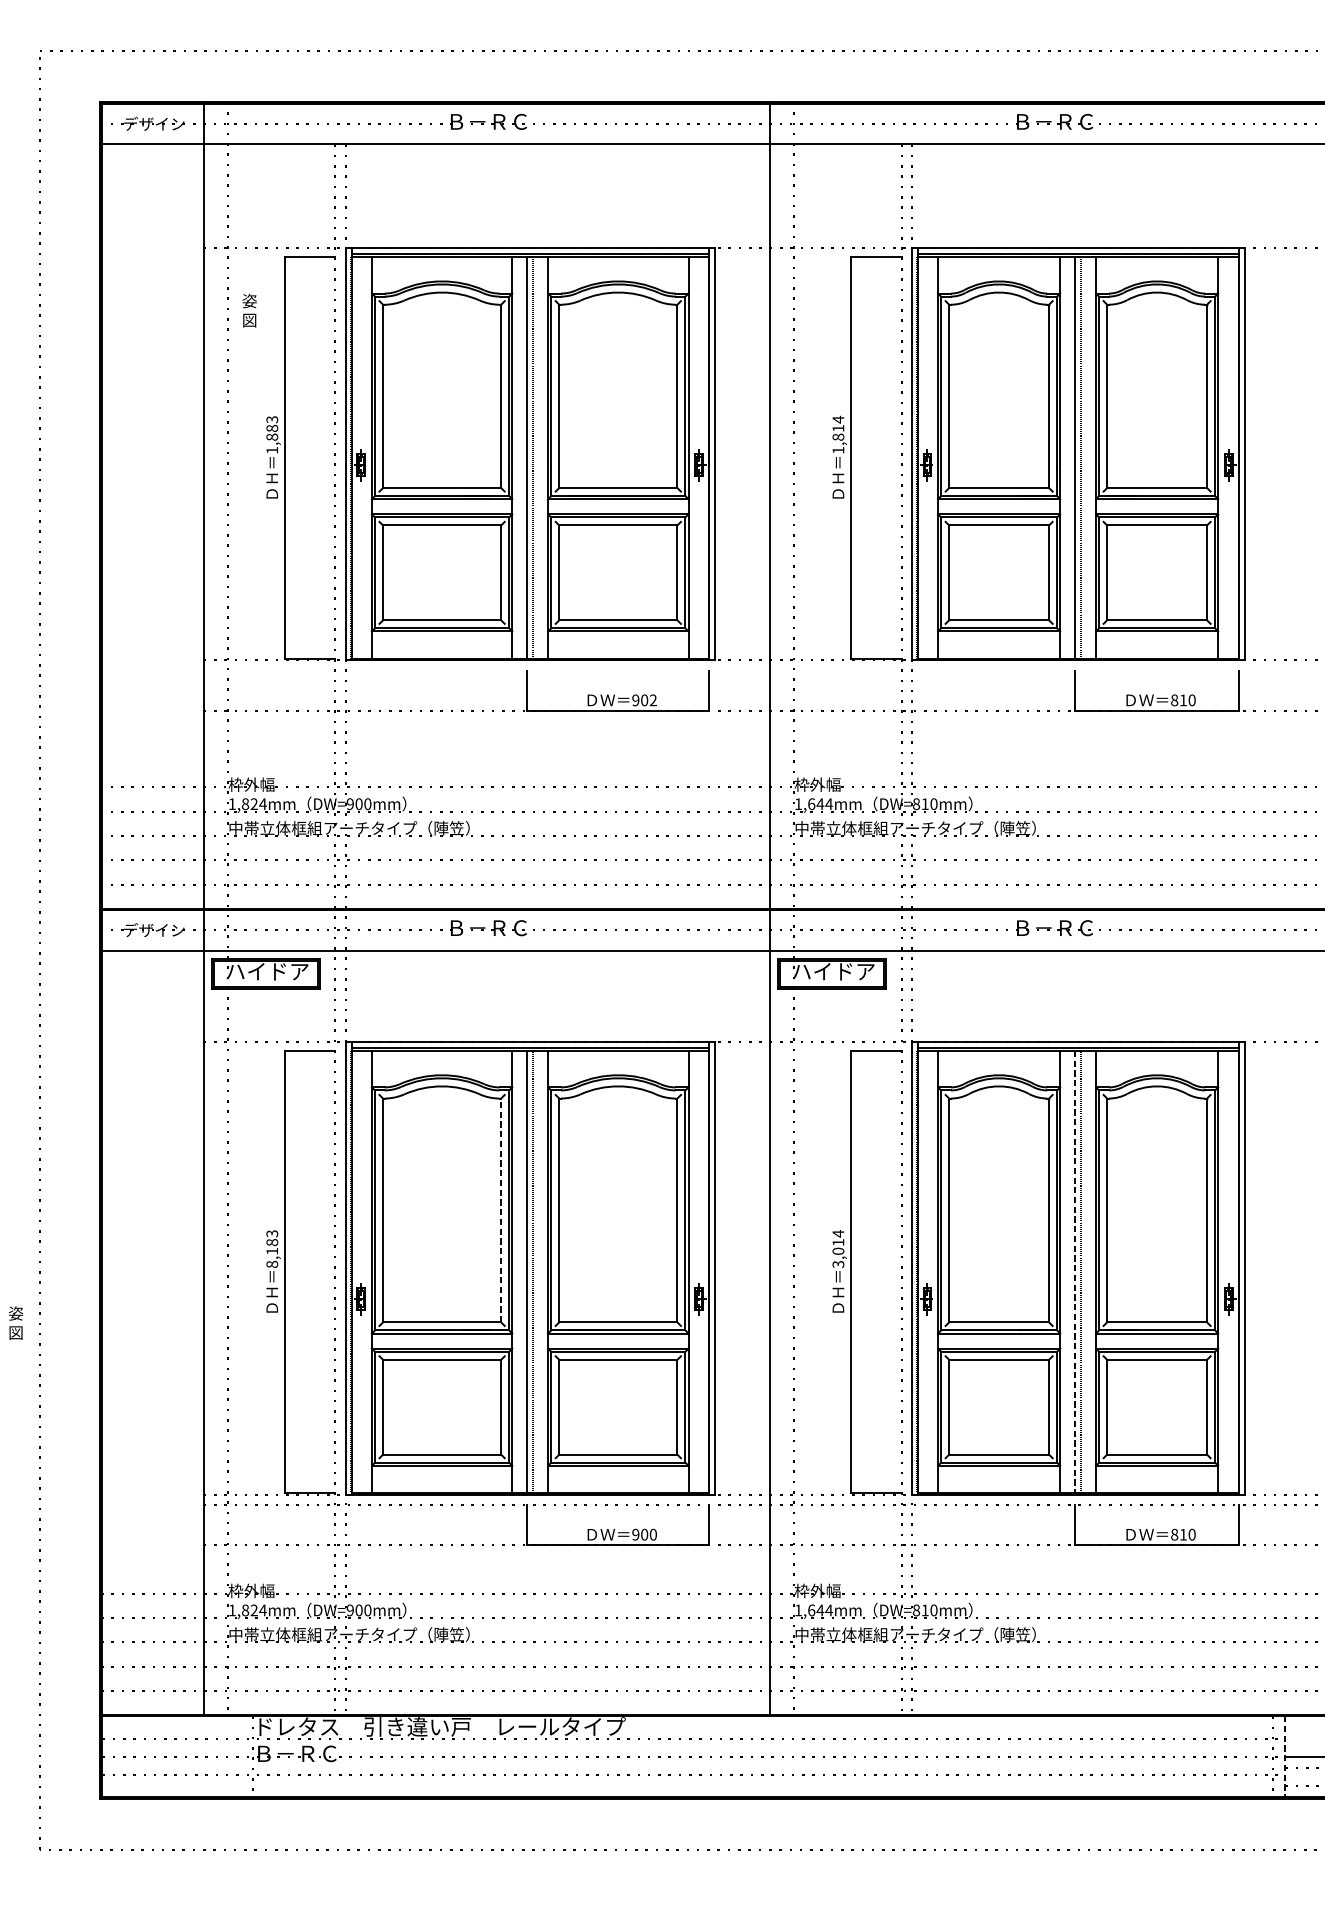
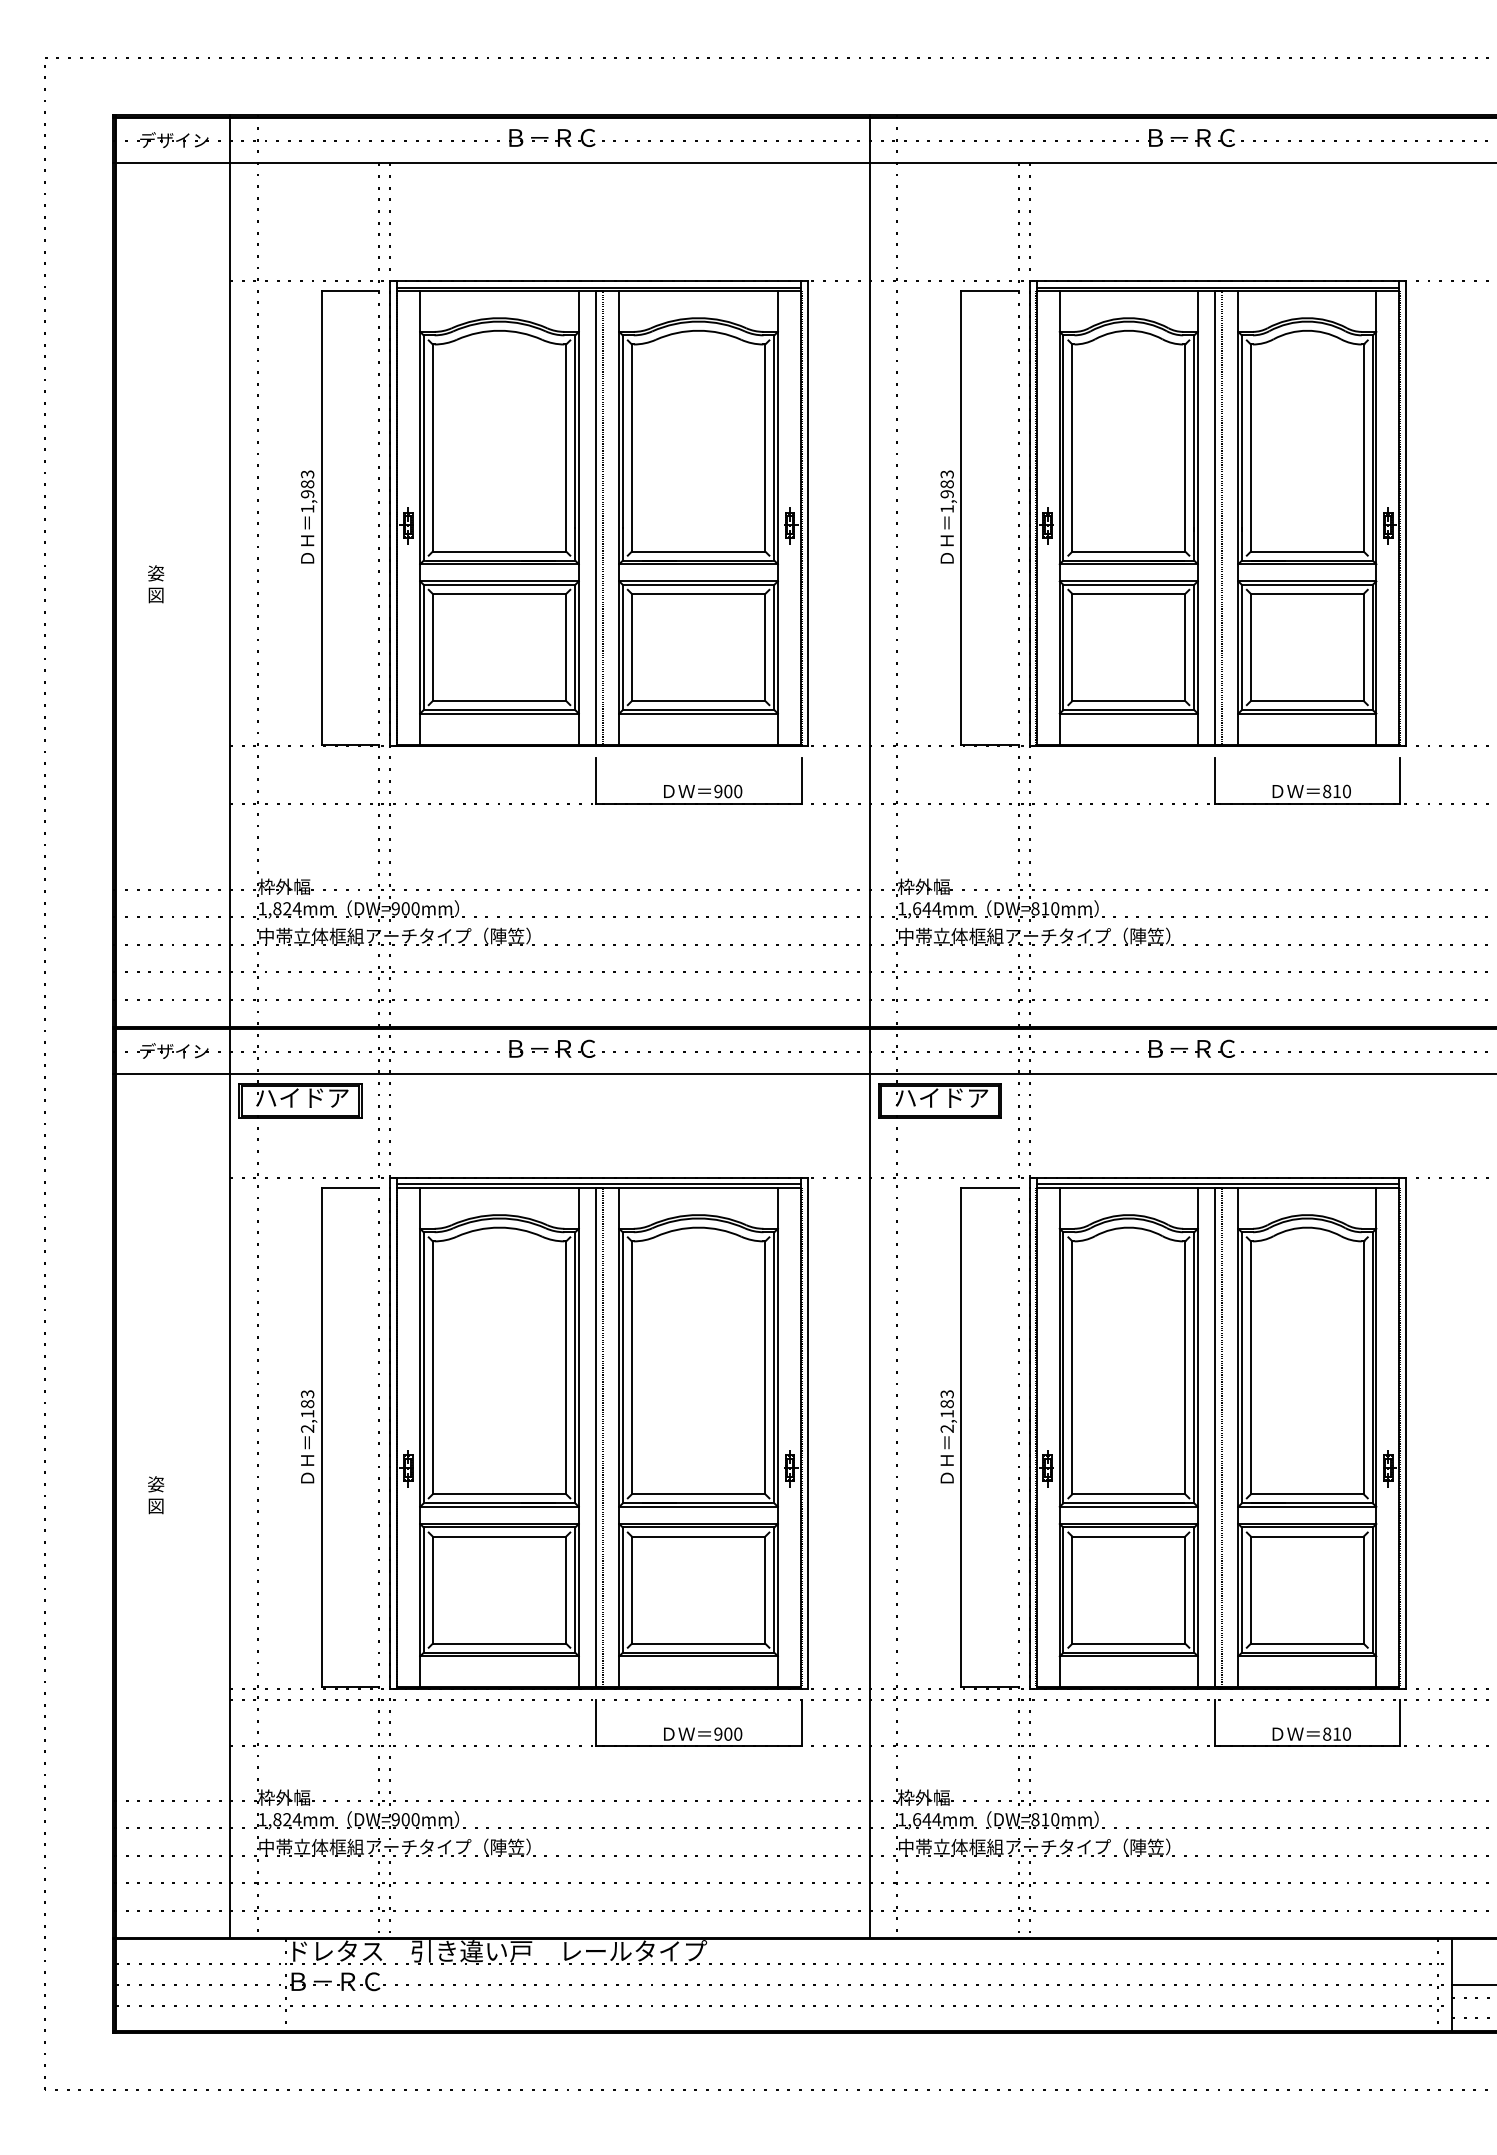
text: (250, 310) -> (156, 584), moved
text: (837, 428) -> (946, 484), 1,814 -> 1,983
text: (272, 437) -> (307, 494), 1,883 -> 1,983
text: (653, 700) -> (738, 791), 902 -> 900
line: (501, 1210) -> (566, 1367), dashed -> solid
text: (837, 1248) -> (946, 1410), 3,014 -> 2,183
text: (272, 1264) -> (307, 1428), 8,183 -> 2,183
line: (1074, 1272) -> (1214, 1437), dashed -> solid
text: (16, 1323) -> (156, 1495), moved
line: (1285, 1757) -> (1452, 1985), dashed -> solid

